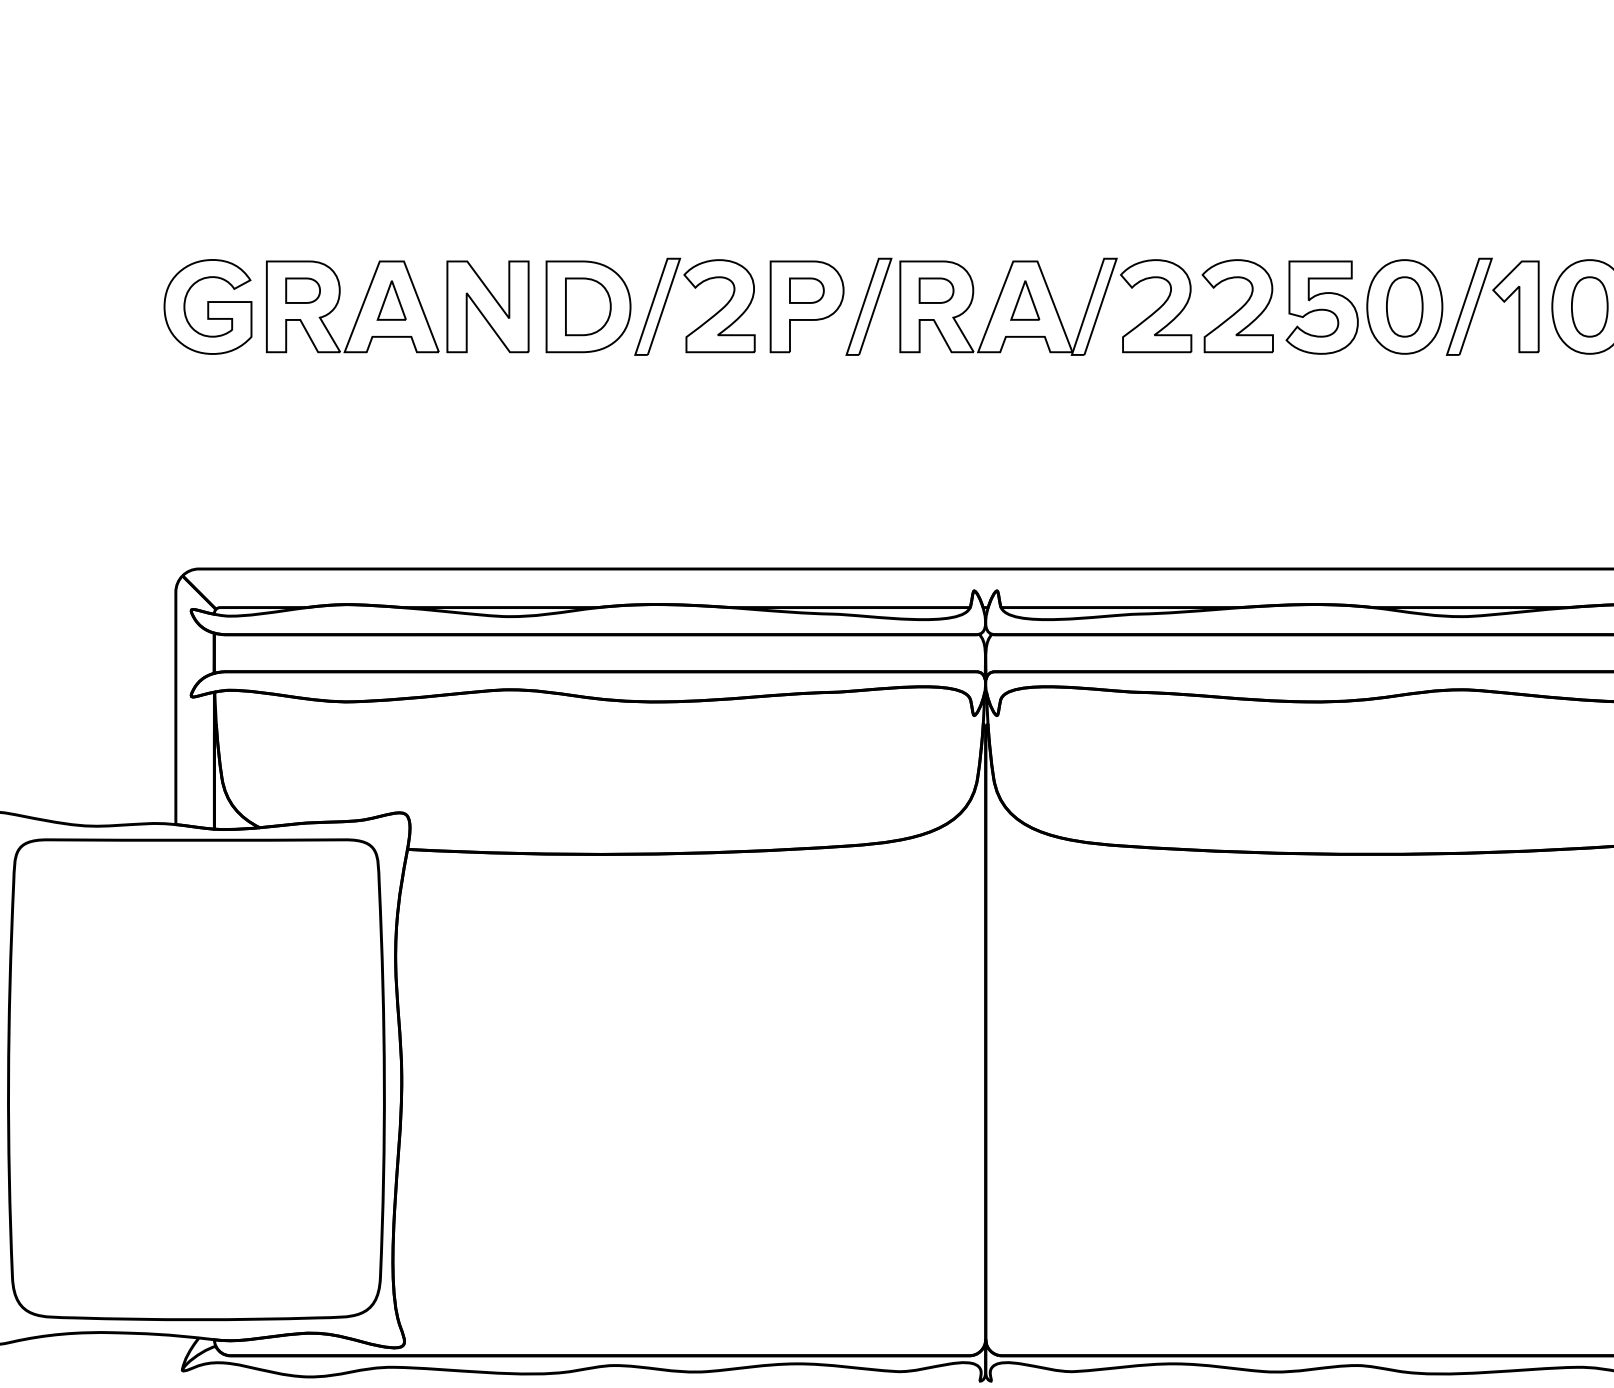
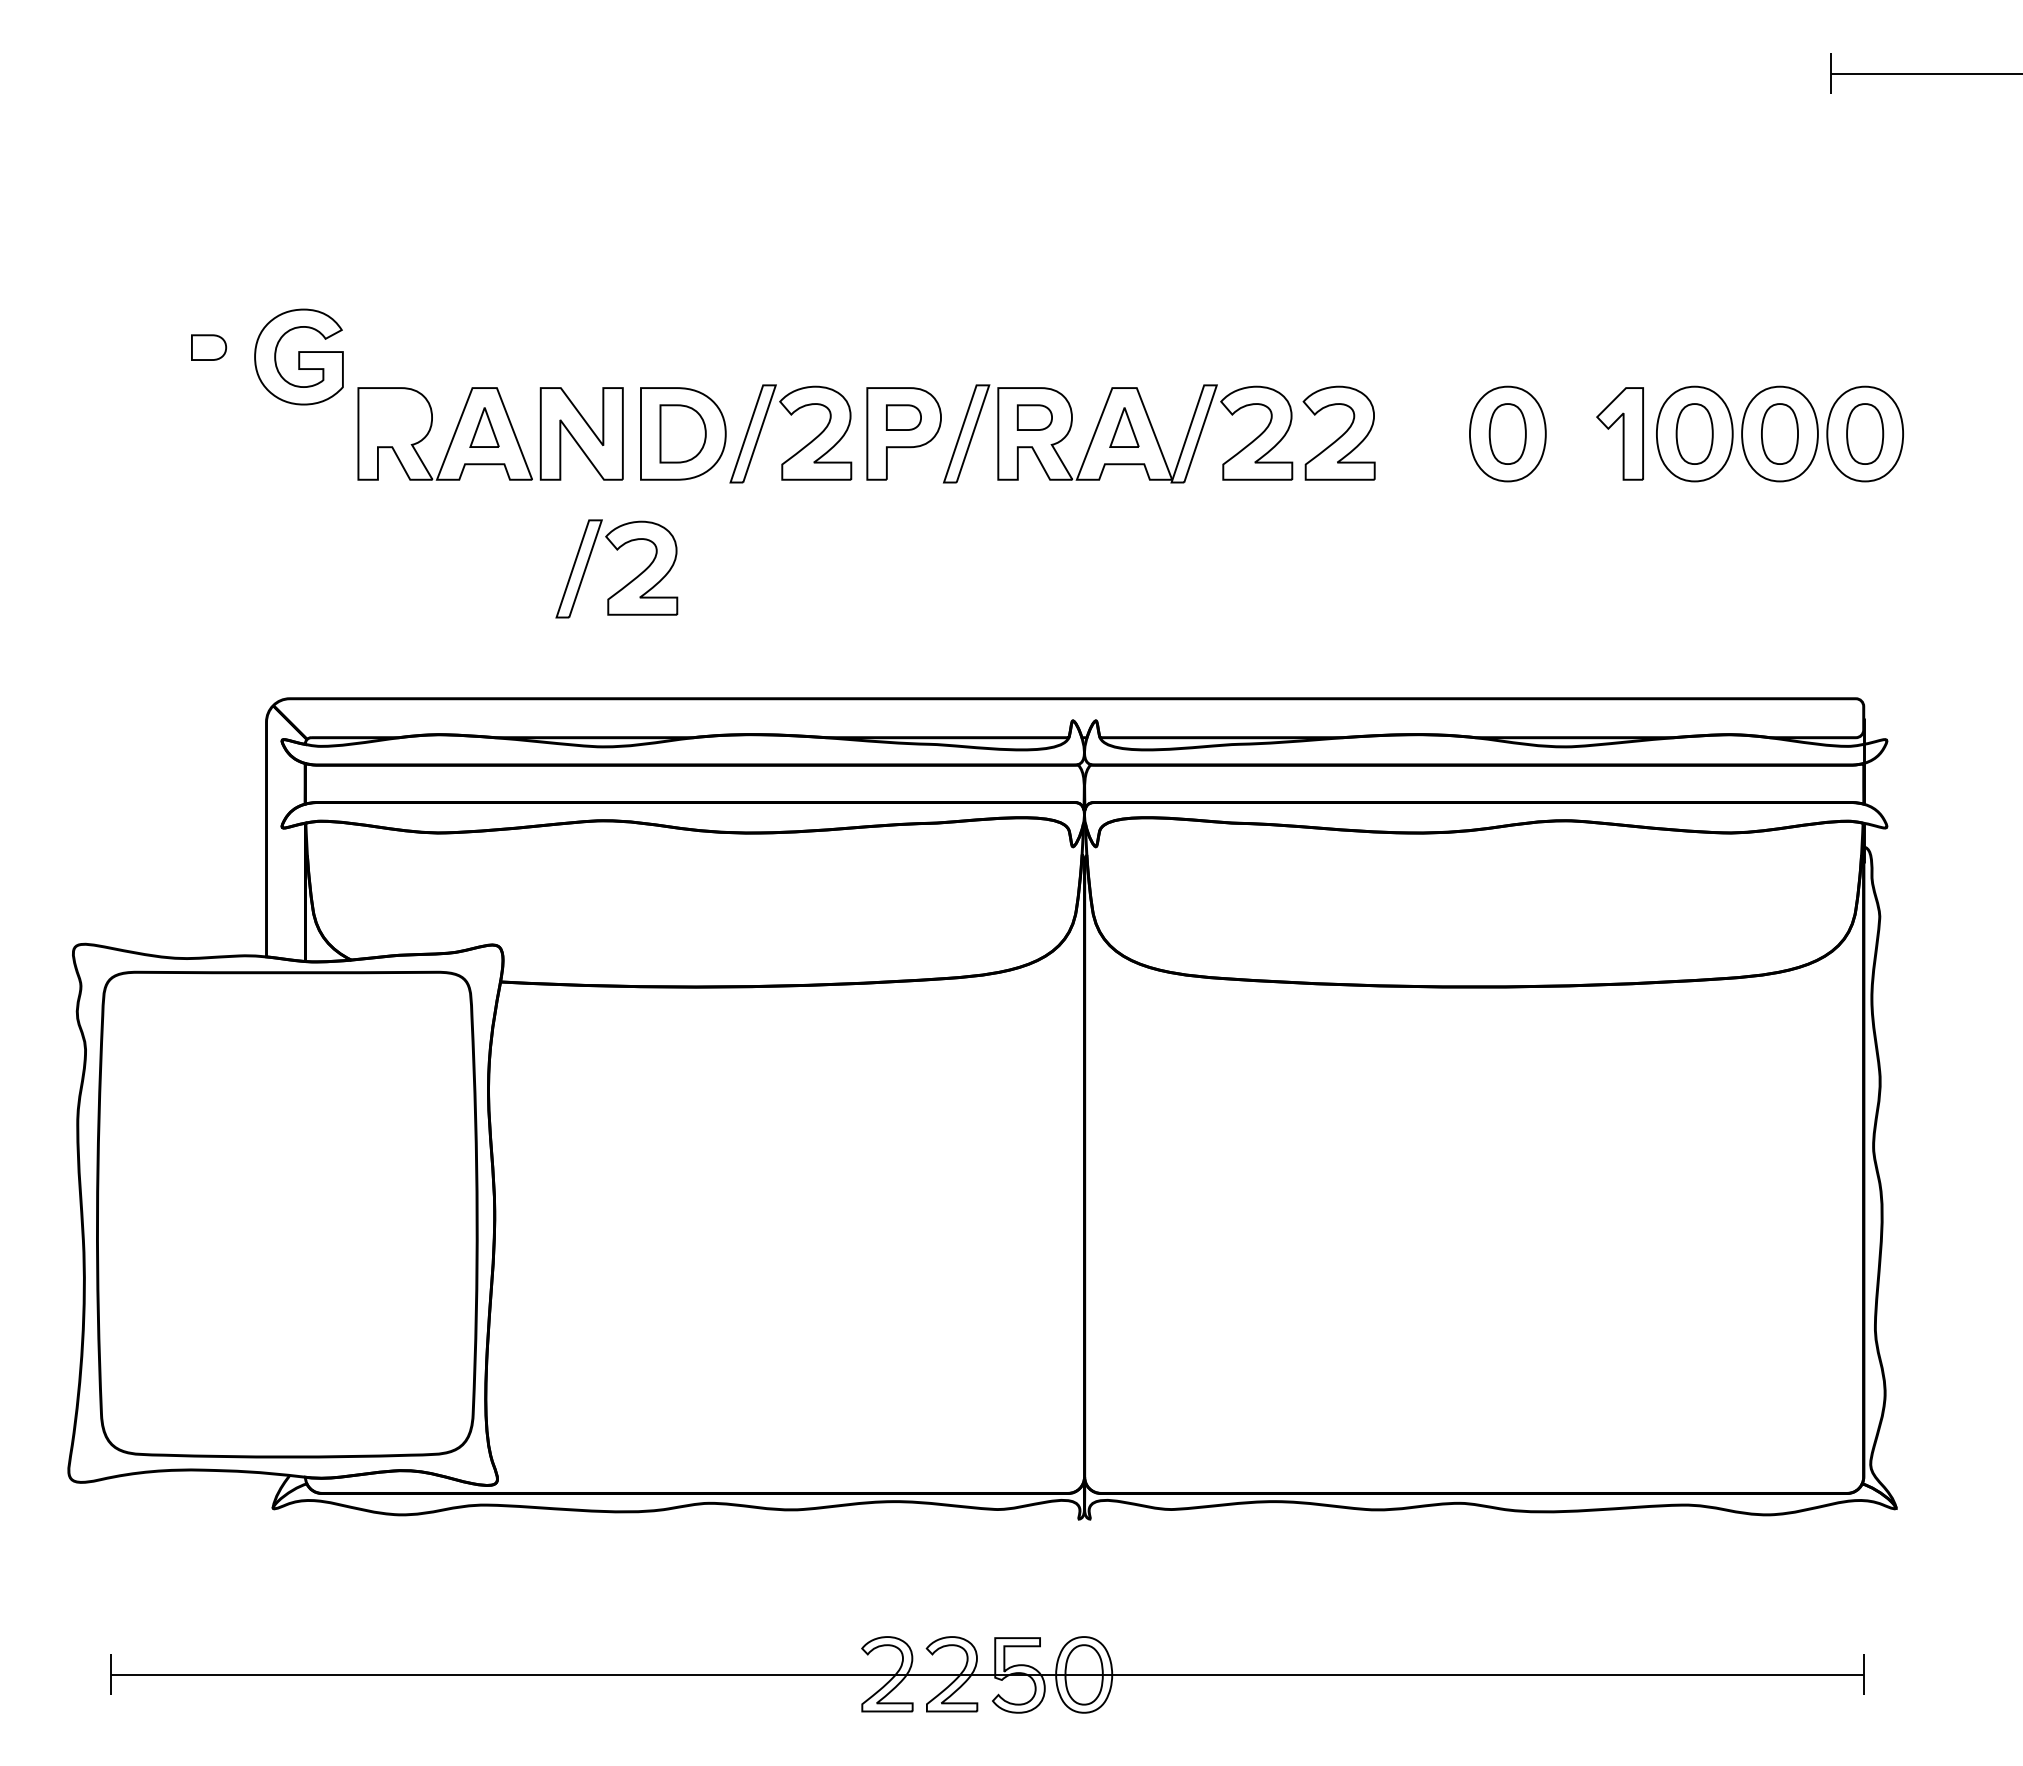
part: (303, 290) -> (209, 347), moved
part: (207, 306) -> (298, 356), moved
part: (1468, 306) -> (1572, 433), removed
part: (1322, 307) -> (1424, 434), removed
part: (522, 422) -> (616, 550), added

